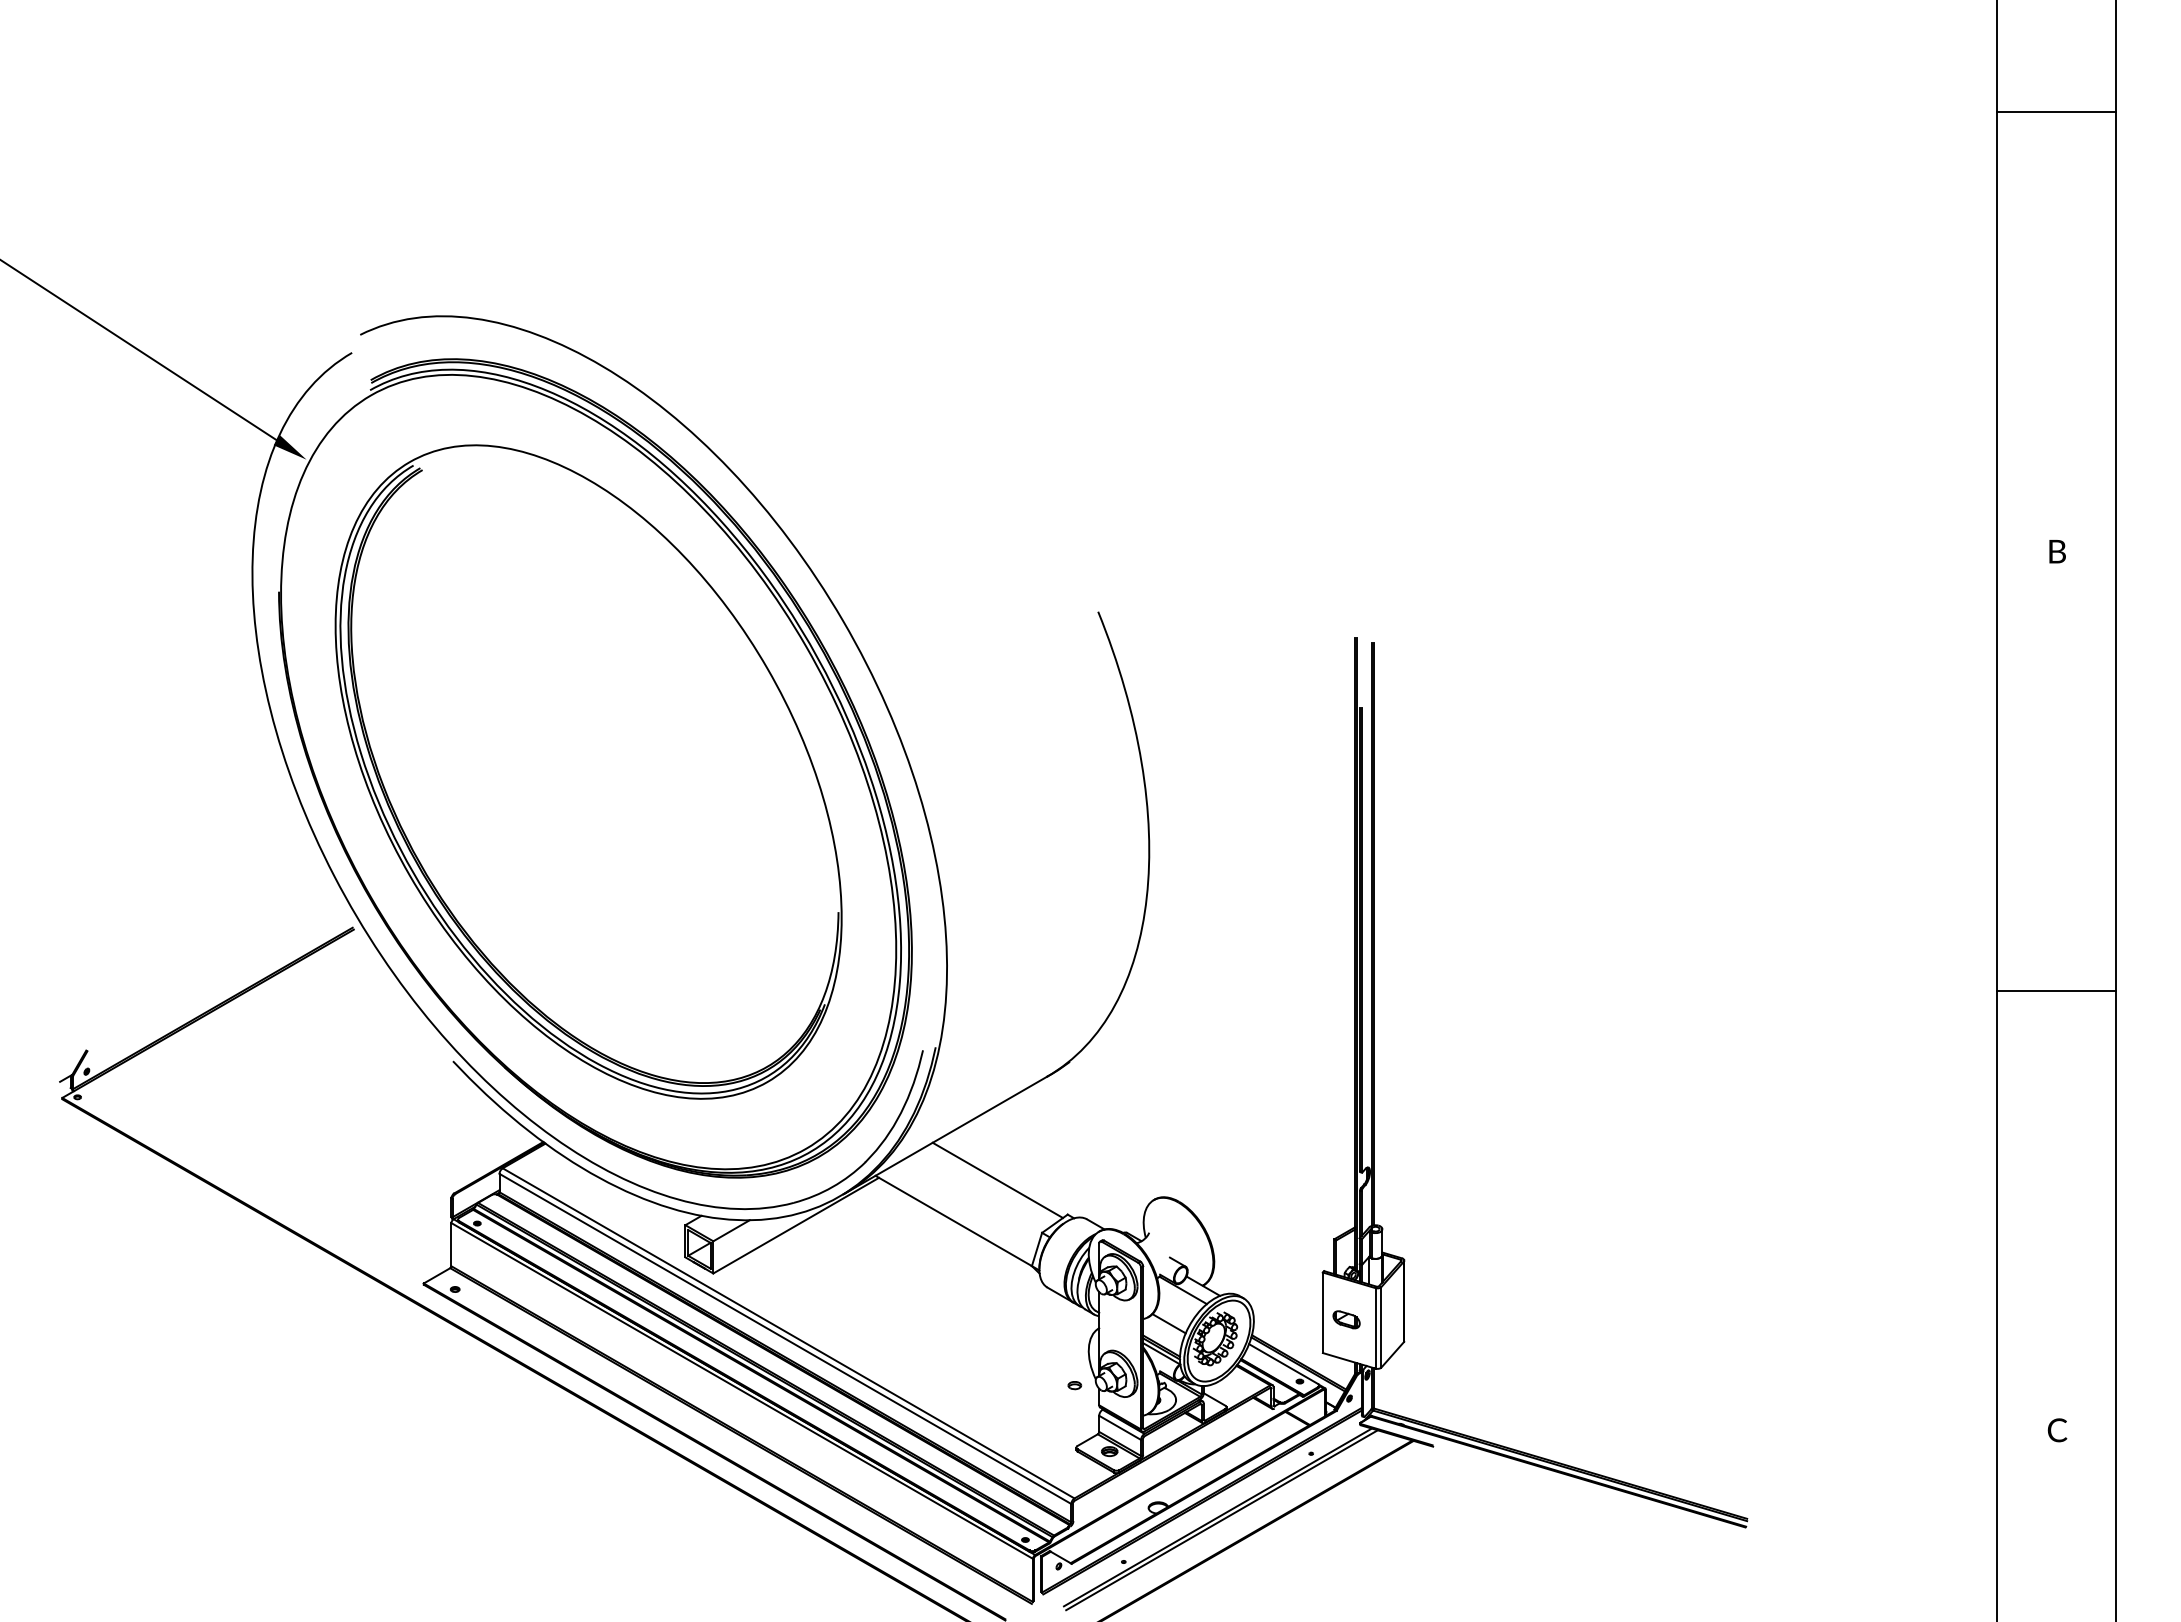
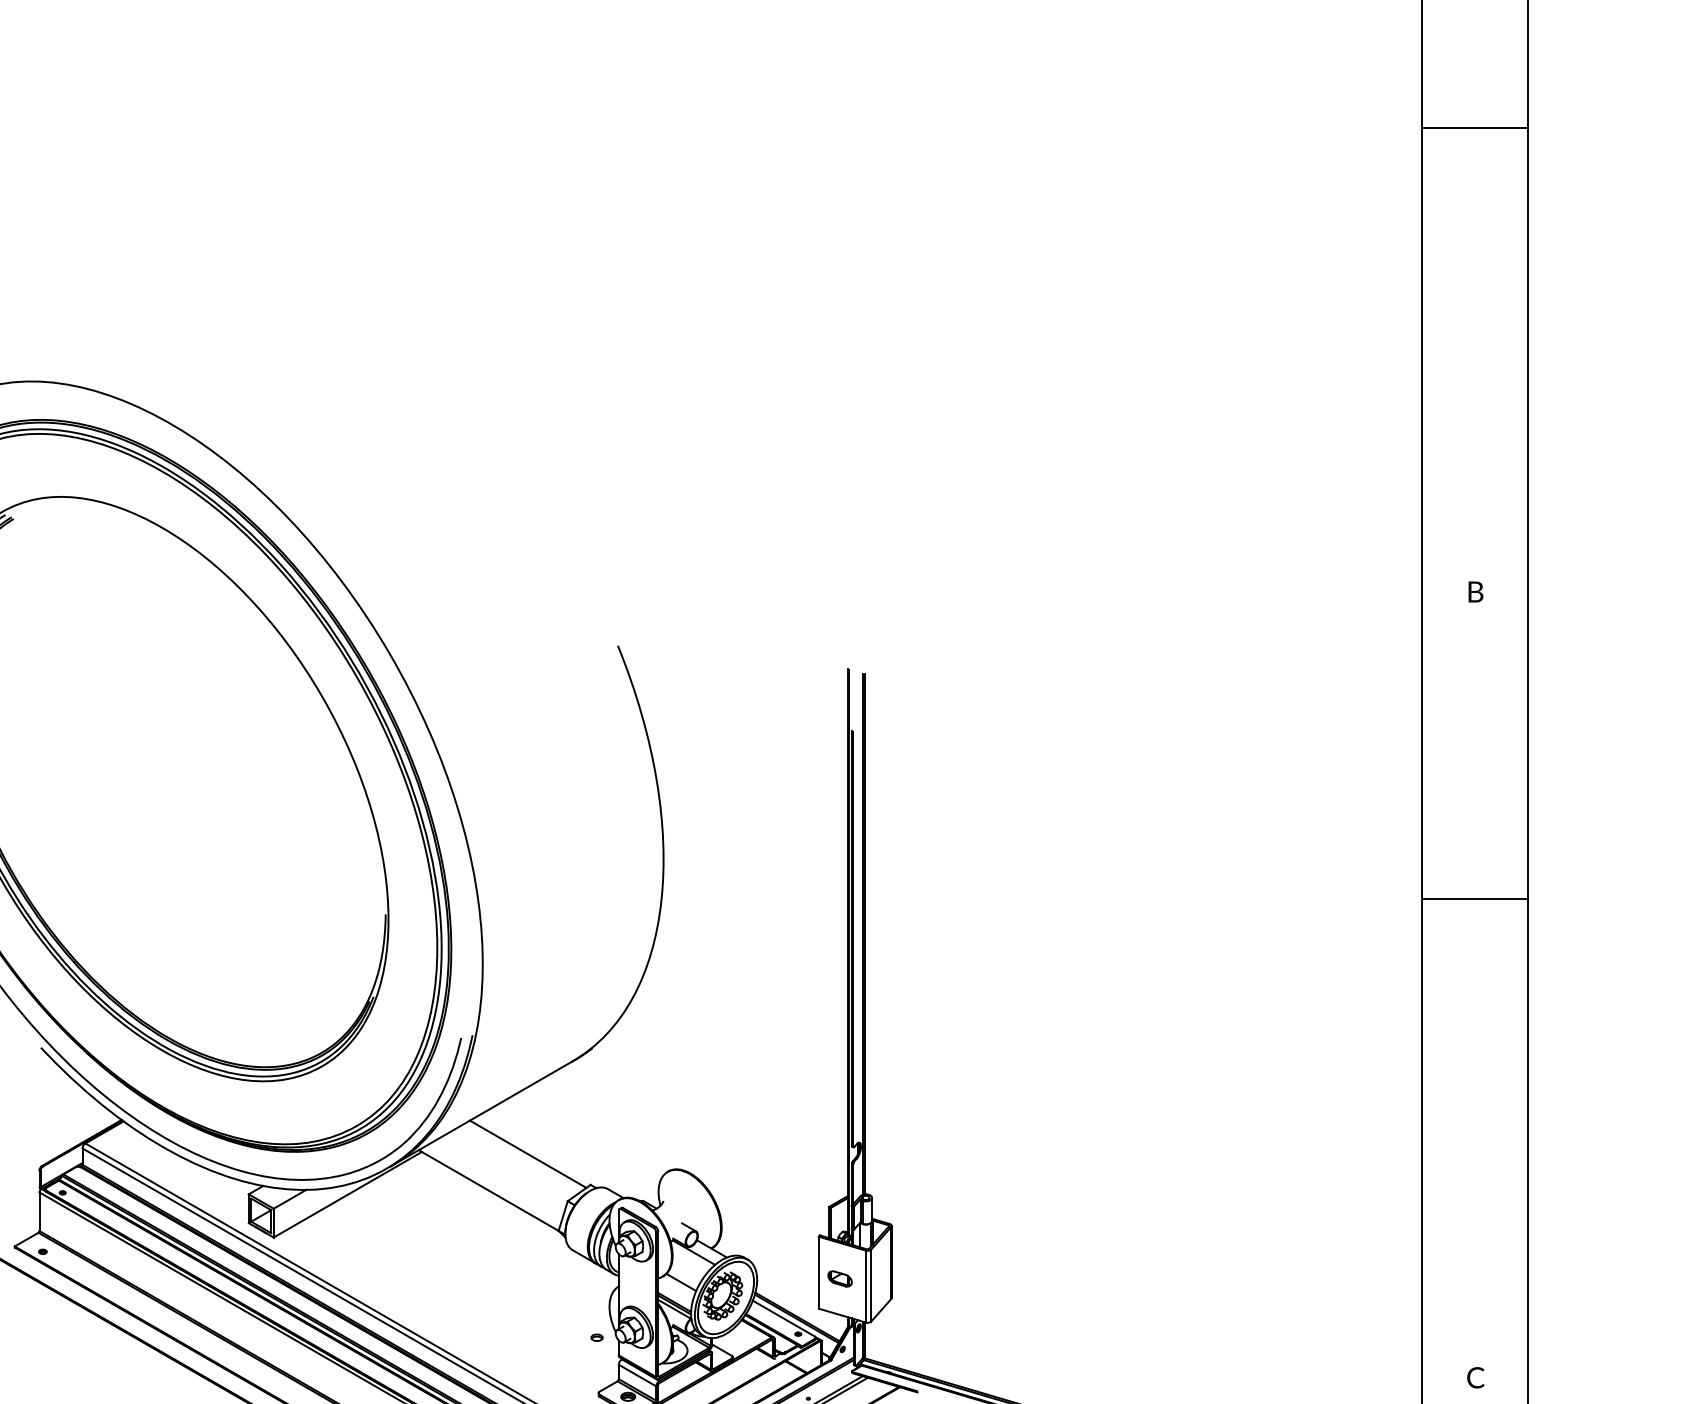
line: (2056, 112) -> (1474, 128), moved
line: (2056, 991) -> (1474, 899), moved

